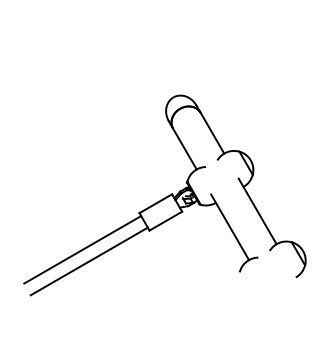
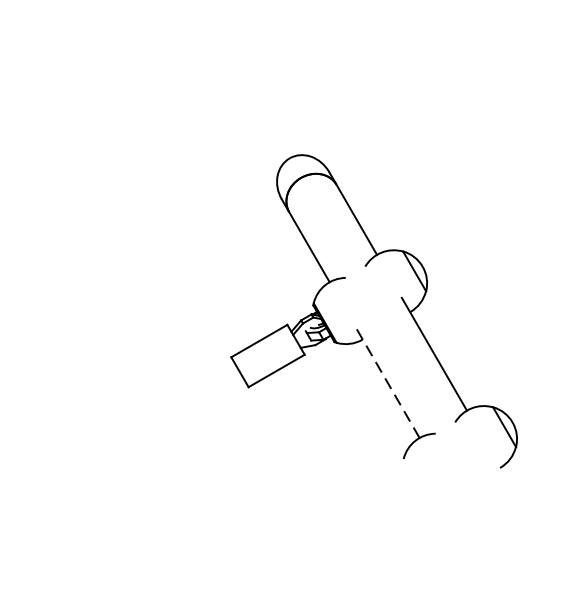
line: (230, 227) -> (387, 381), solid -> dashed
line: (82, 249) -> (133, 419), removed
line: (88, 261) -> (143, 440), removed

